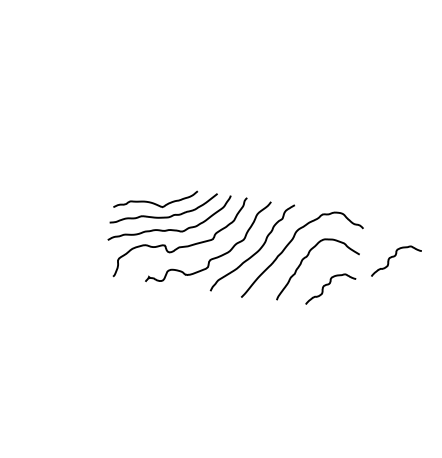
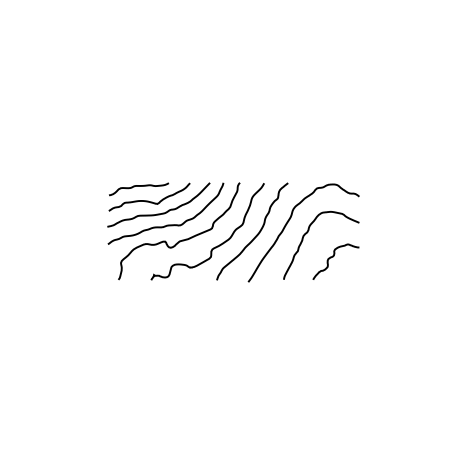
curve: (147, 187) -> (139, 186), added
curve: (394, 257) -> (394, 220), removed

